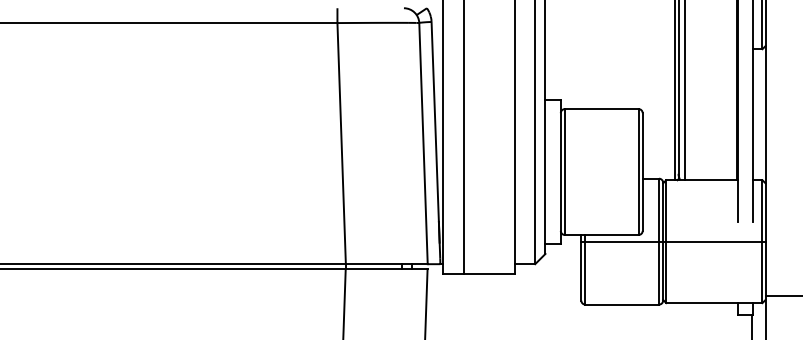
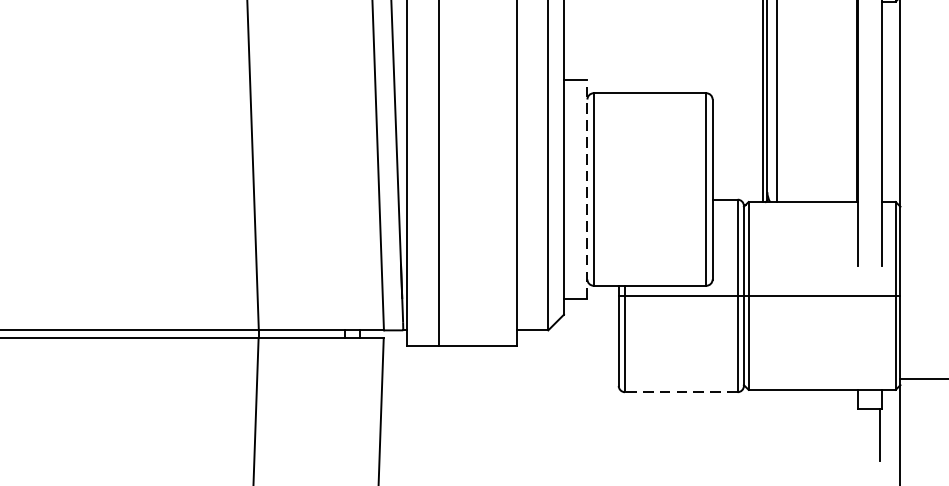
line: (560, 172) -> (586, 190), solid -> dashed
line: (622, 304) -> (681, 392), solid -> dashed

